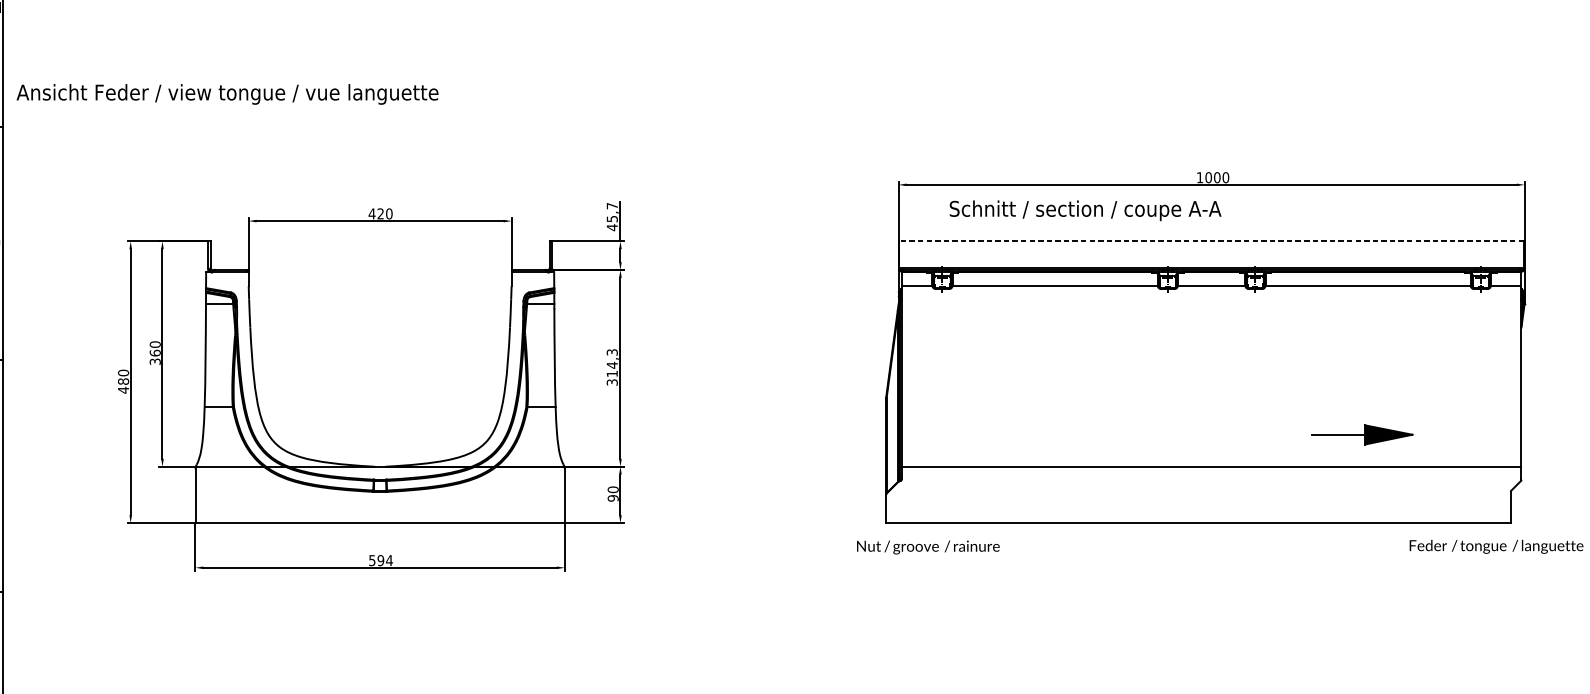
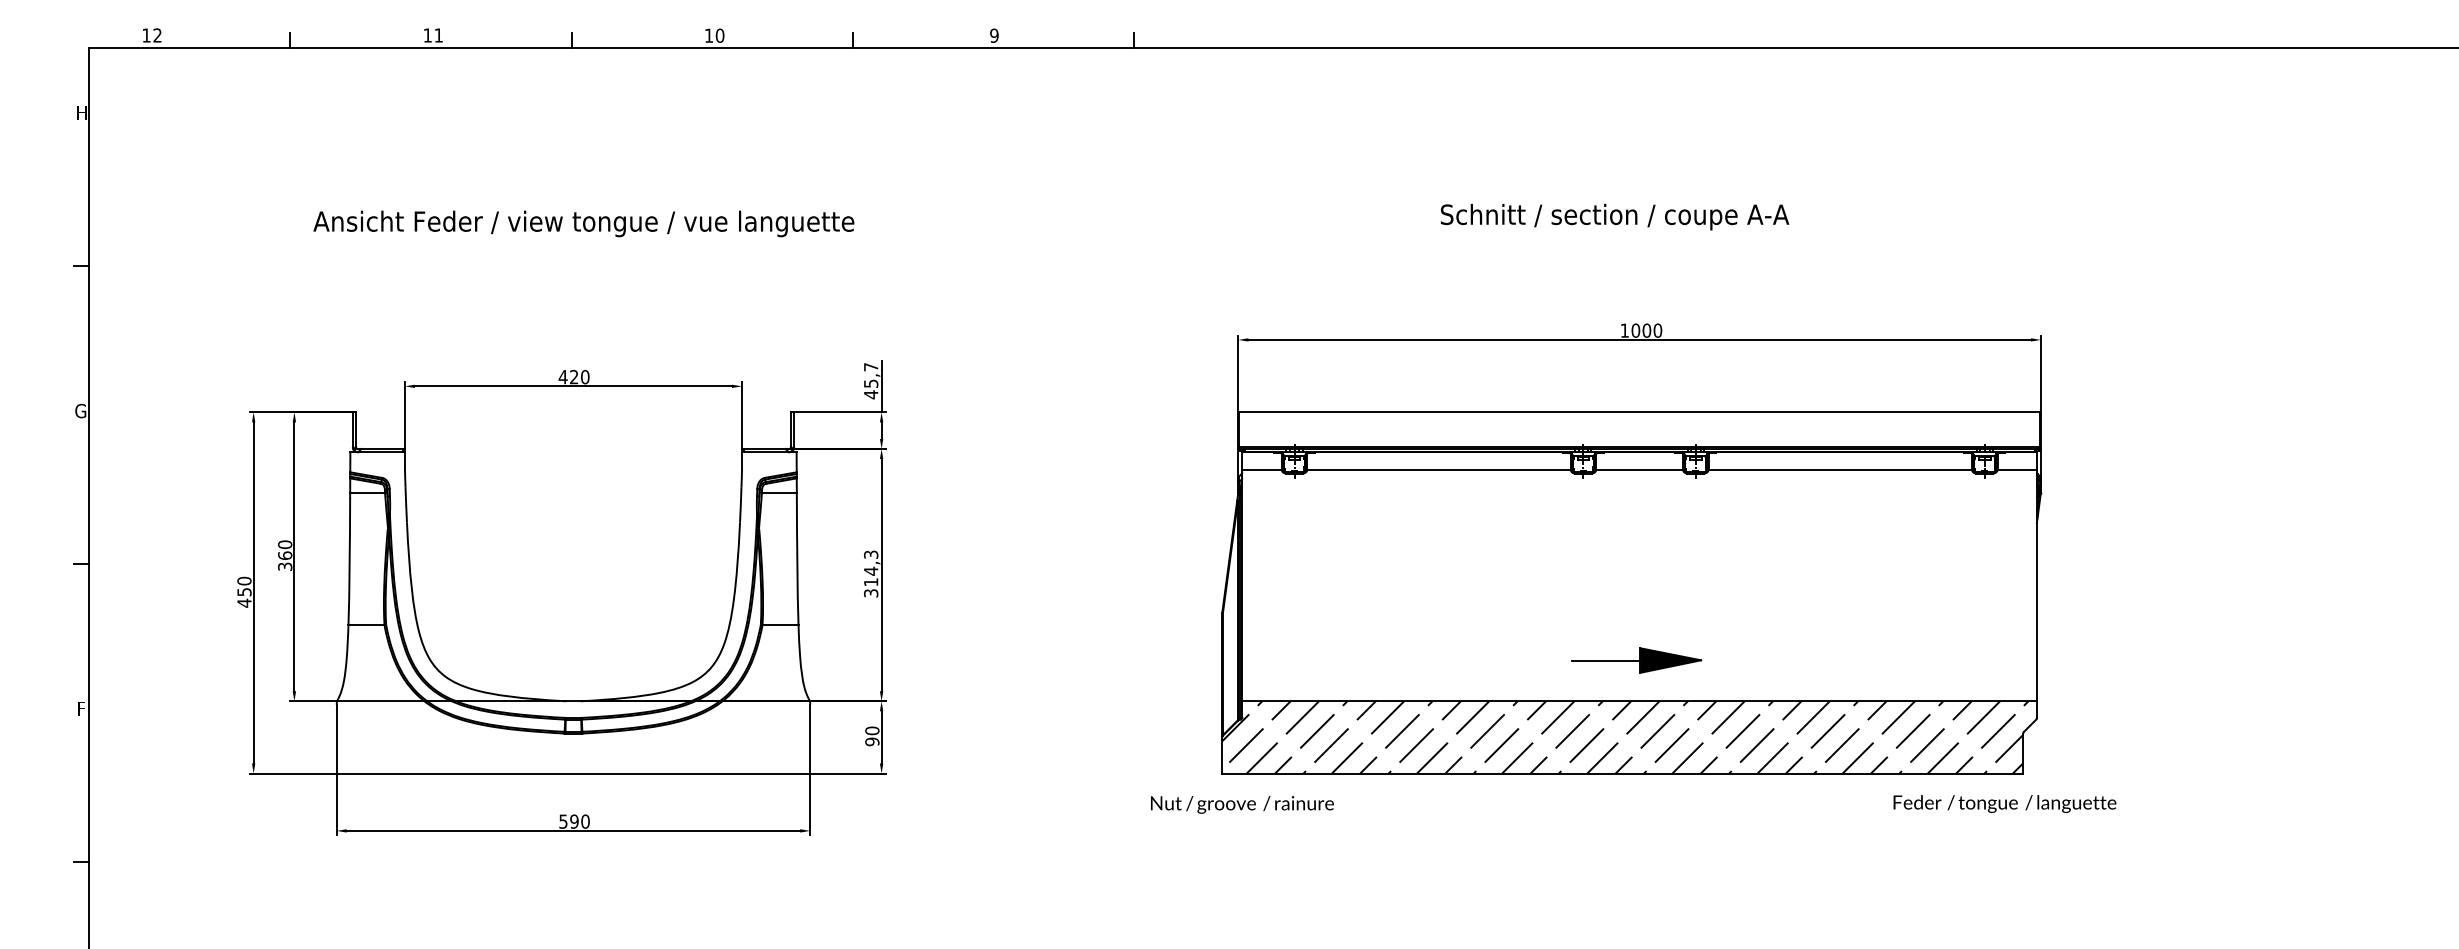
text: (227, 94) -> (583, 223), moved
text: (1085, 210) -> (1614, 216), moved
line: (1211, 241) -> (1639, 412), dashed -> solid
text: (123, 381) -> (244, 591), 480 -> 450
part: (1362, 434) -> (1636, 660), moved
hatch: (1200, 494) -> (1625, 737), added
text: (928, 547) -> (1242, 804), moved
text: (389, 560) -> (585, 821), 594 -> 590

